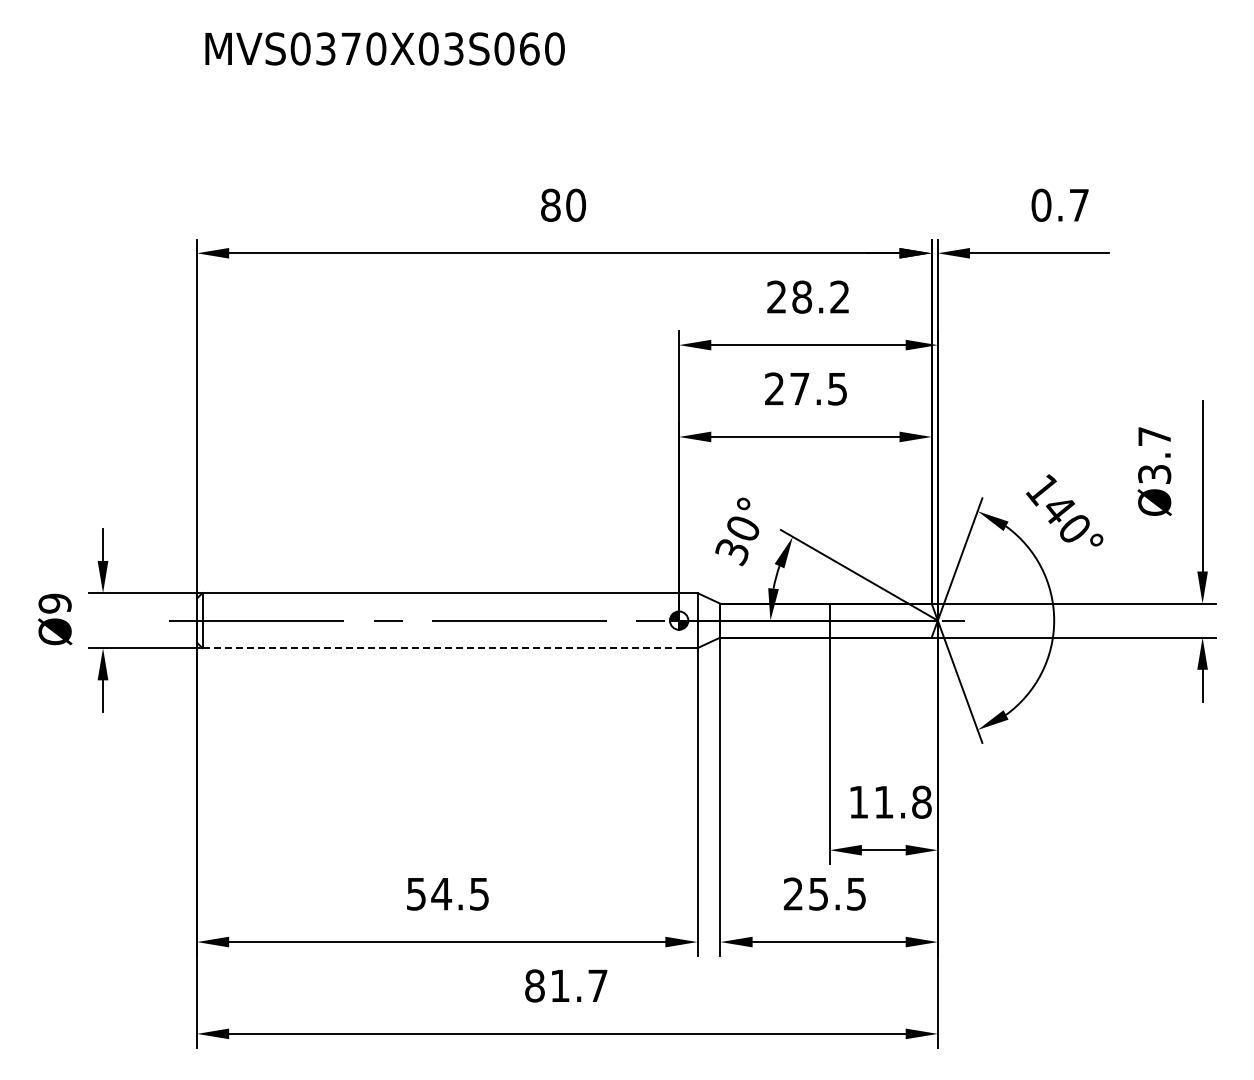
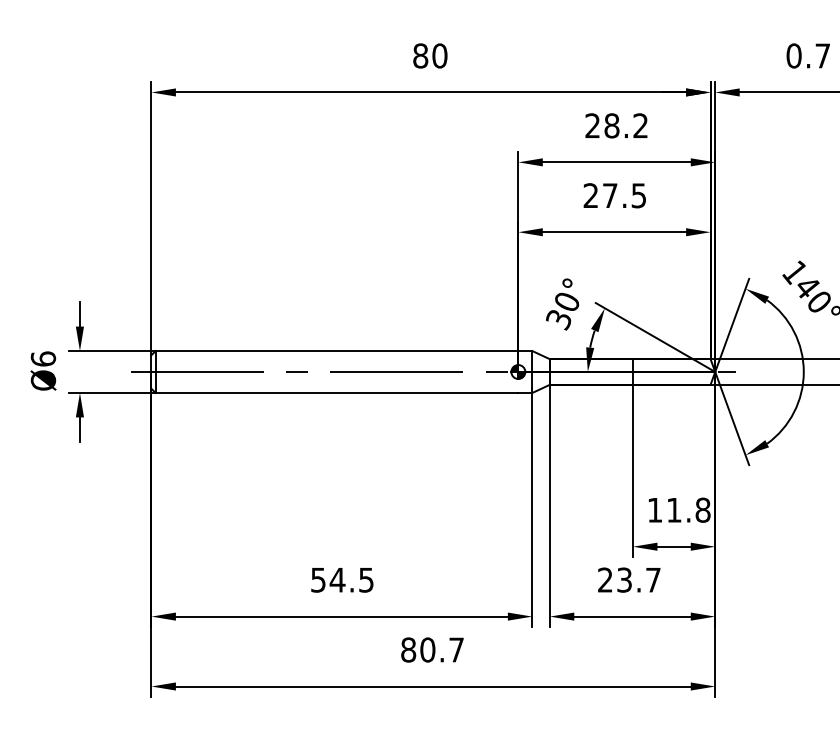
text: (54, 603) -> (43, 358), Ø9 -> Ø6
line: (441, 648) -> (337, 393), dashed -> solid
text: (837, 893) -> (638, 579), 25.5 -> 23.7
text: (560, 985) -> (428, 649), 81.7 -> 80.7

